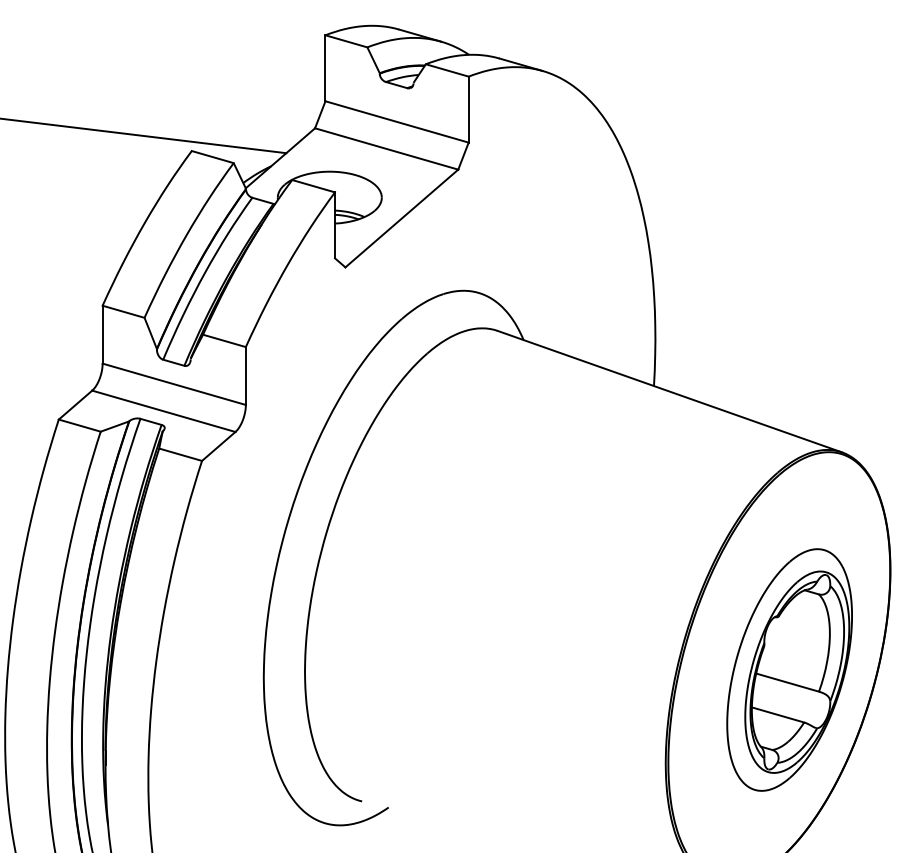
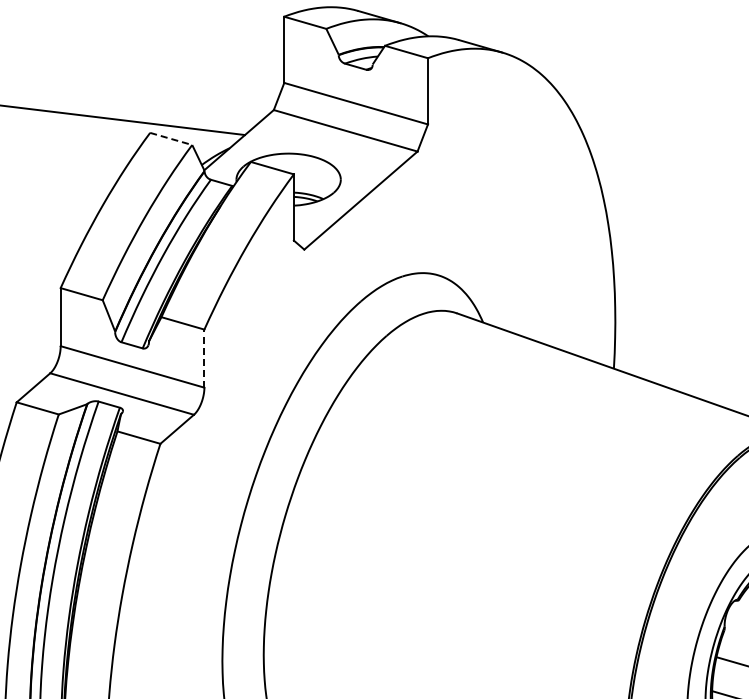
line: (212, 157) -> (170, 139), solid -> dashed
line: (245, 376) -> (204, 359), solid -> dashed

